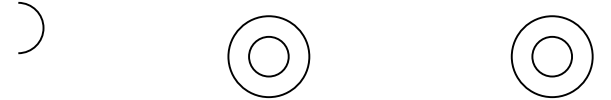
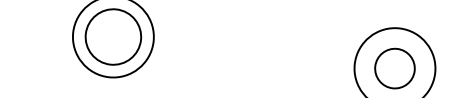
circle: (268, 56) -> (113, 36), size x1.4

